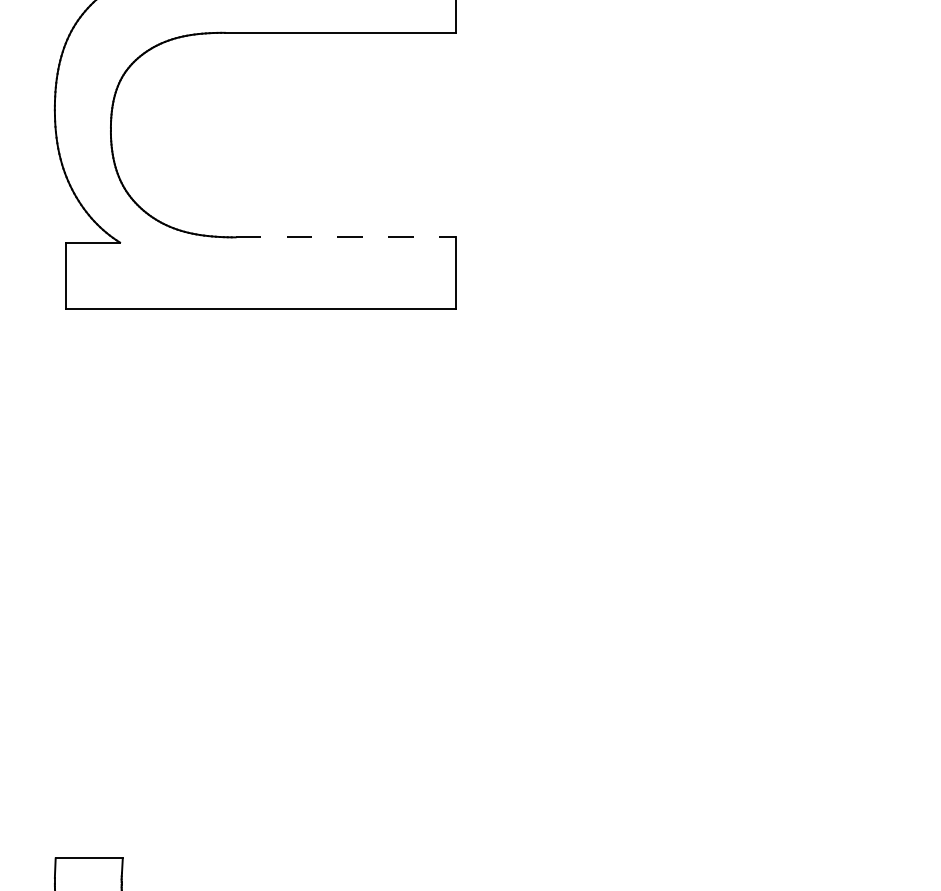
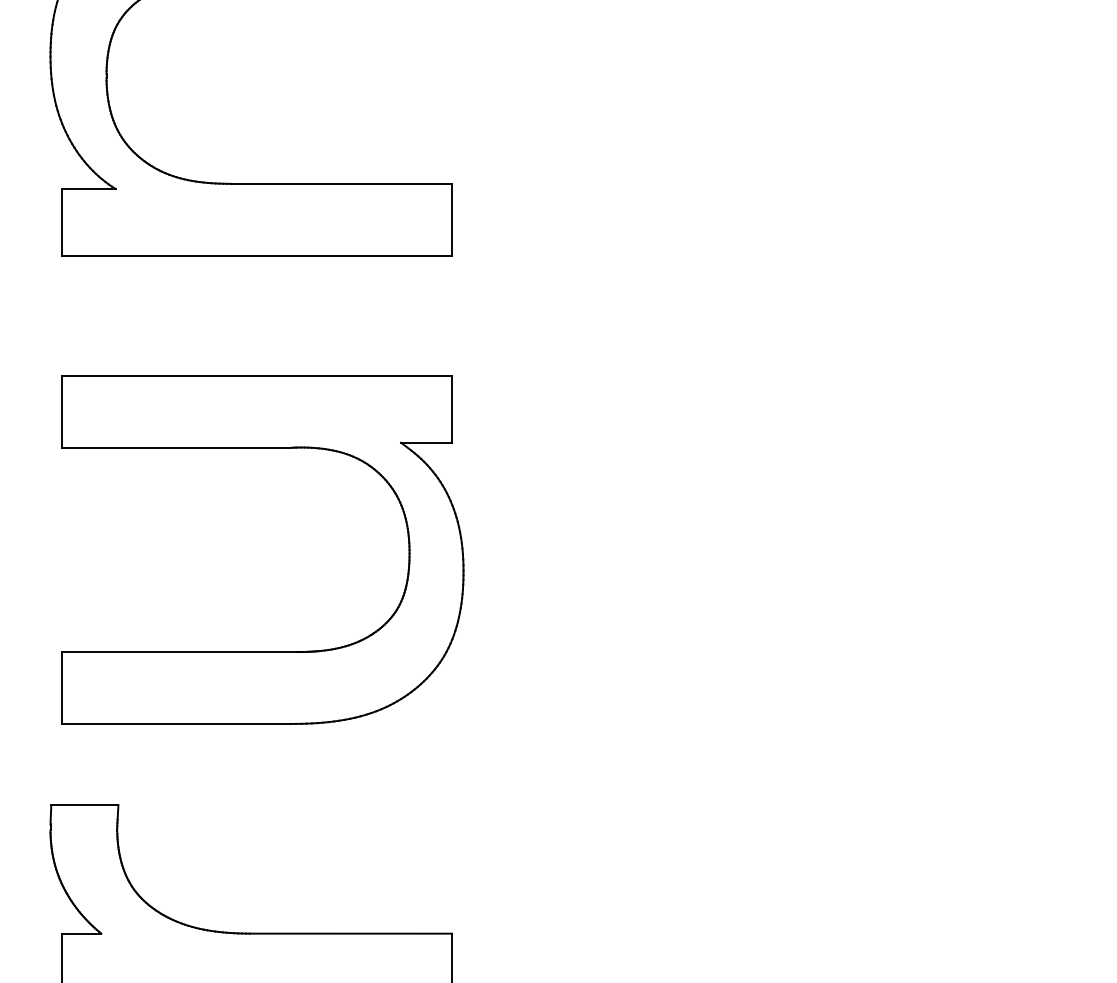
line: (346, 237) -> (342, 183), dashed -> solid
part: (266, 502) -> (262, 448), added

